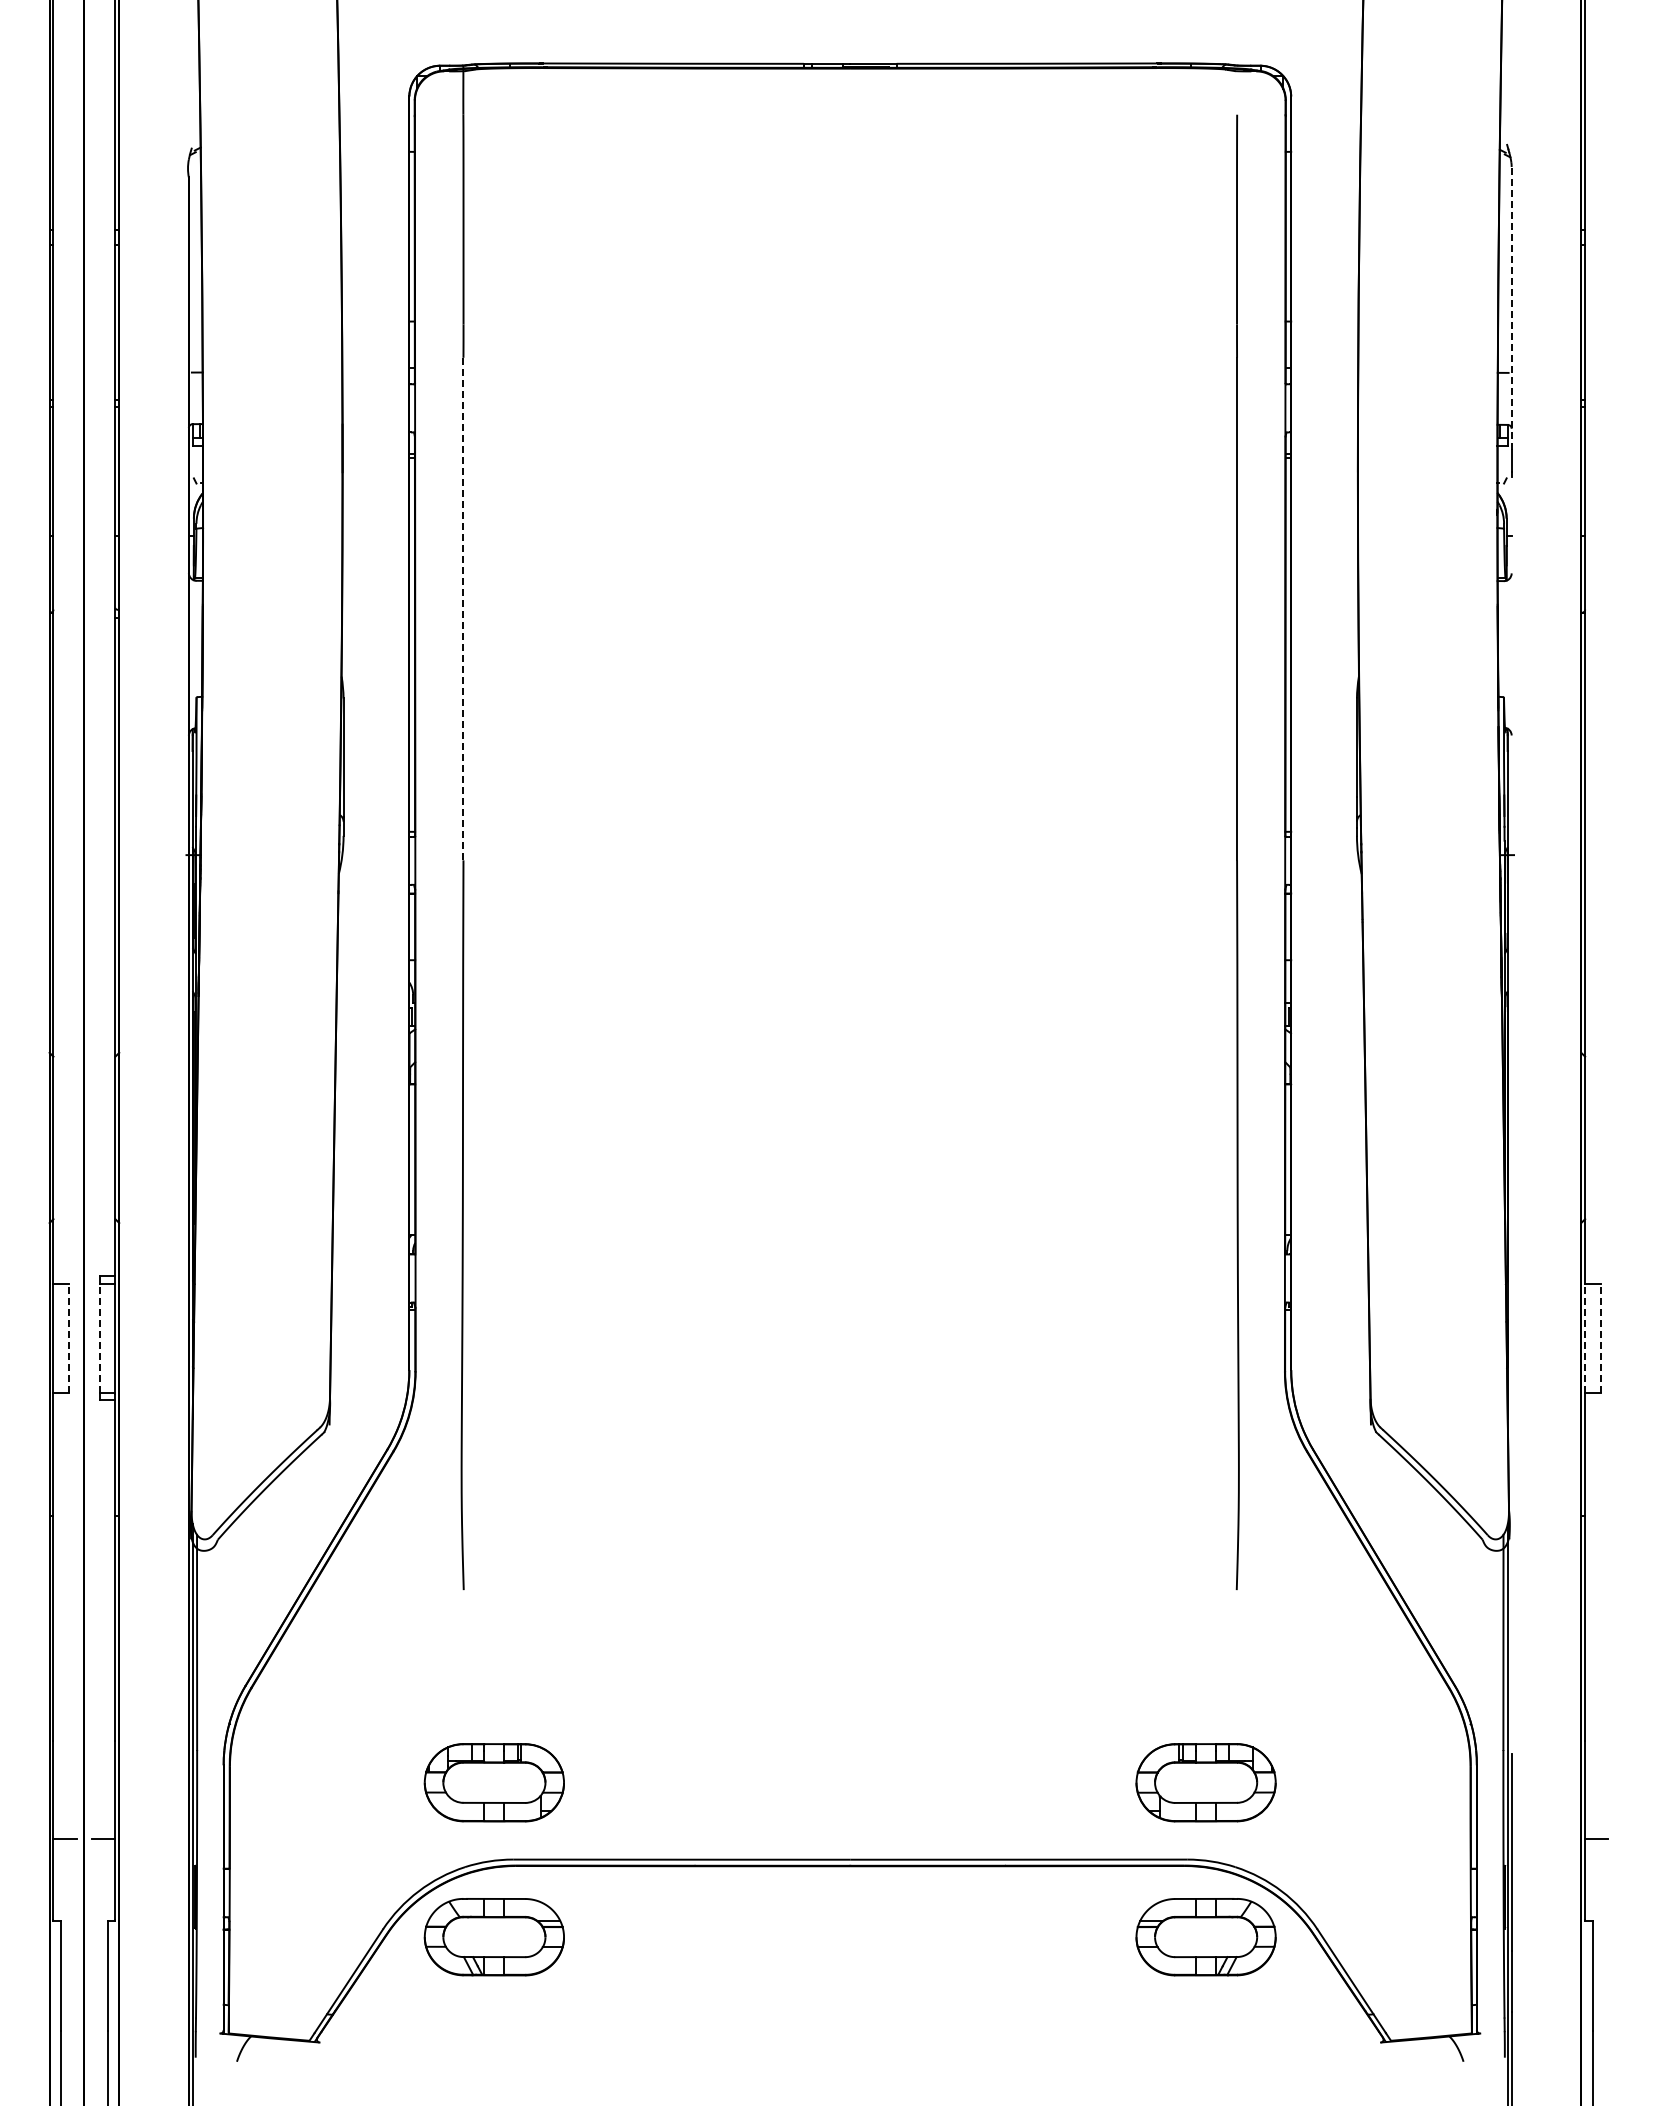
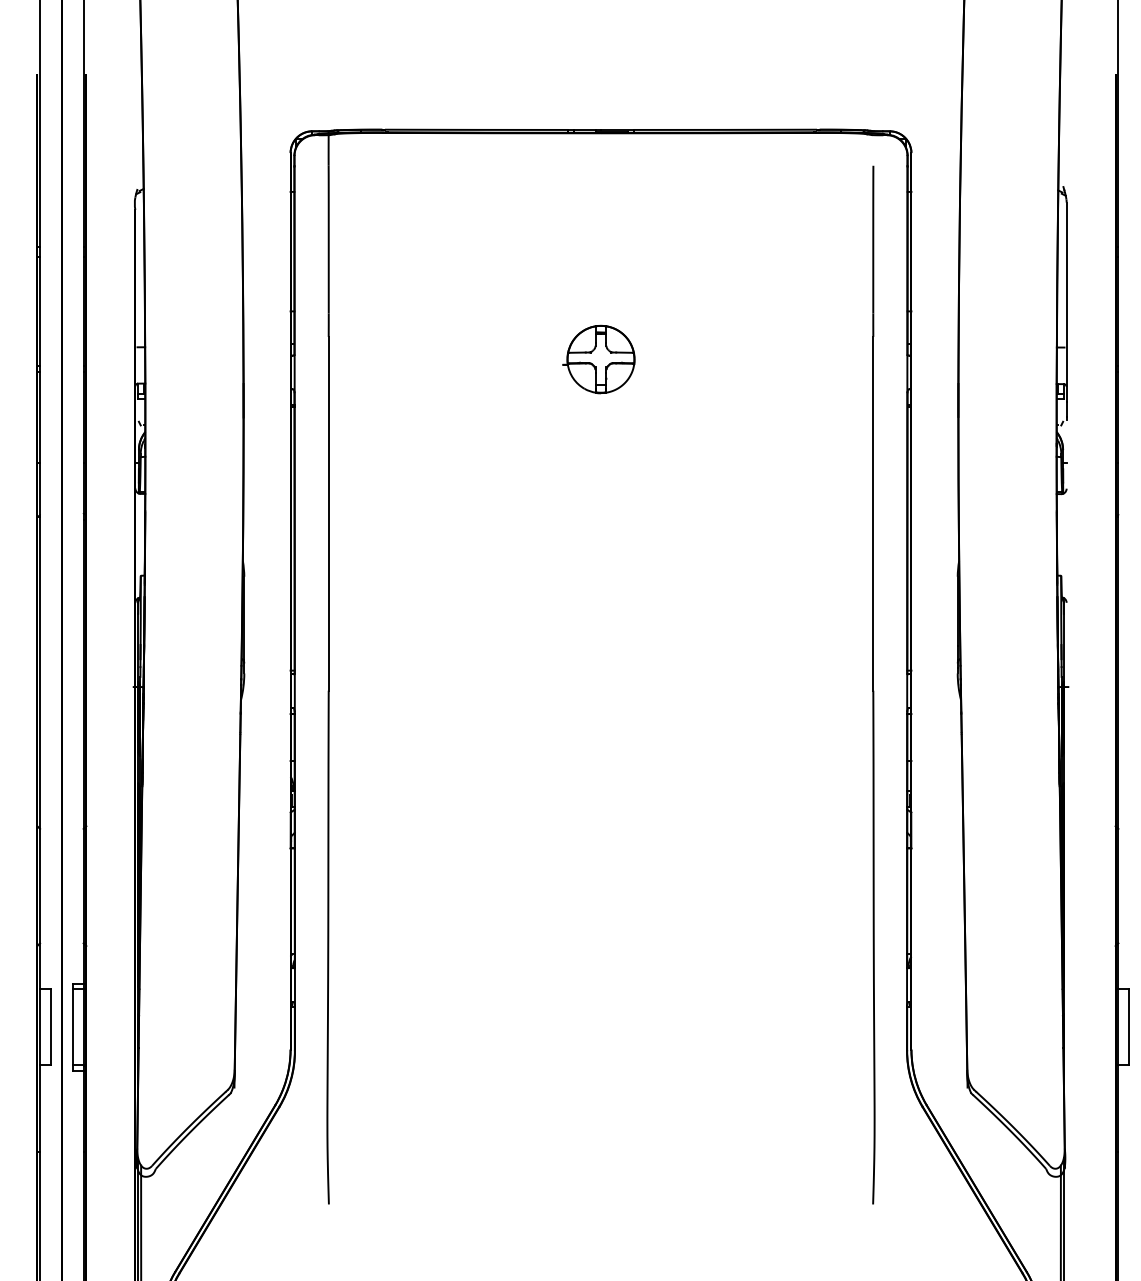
line: (1511, 307) -> (1066, 301), dashed -> solid
part: (846, 389) -> (598, 359), added
line: (463, 609) -> (328, 514), dashed -> solid
line: (68, 1337) -> (50, 1026), dashed -> solid
line: (99, 1337) -> (72, 1026), dashed -> solid
line: (1585, 1337) -> (1118, 1026), dashed -> solid
line: (1600, 1337) -> (1129, 1026), dashed -> solid

